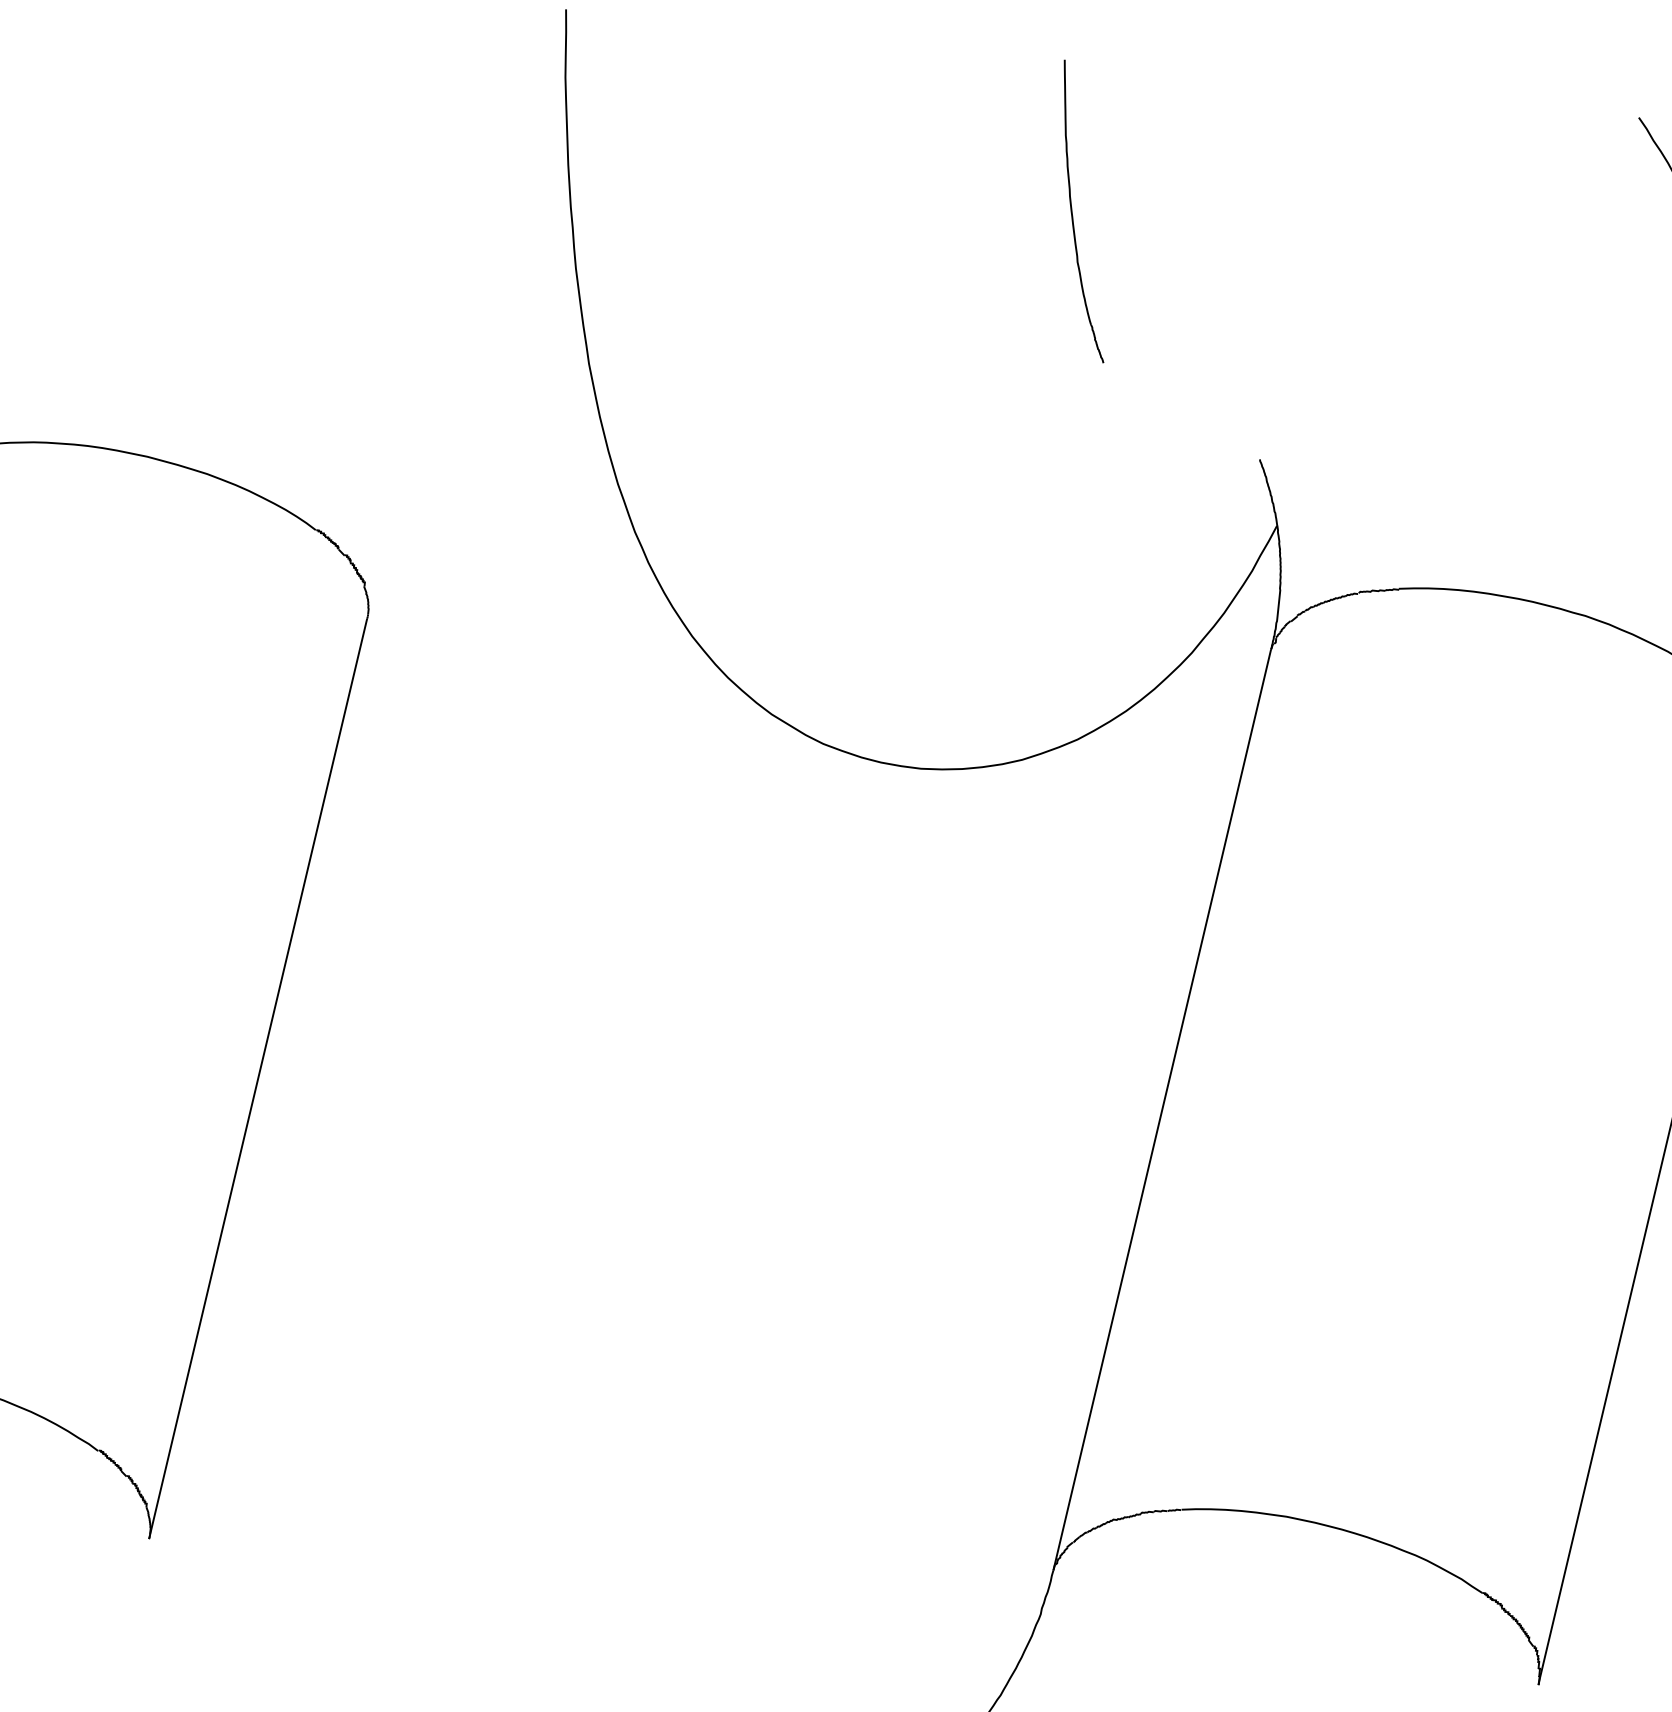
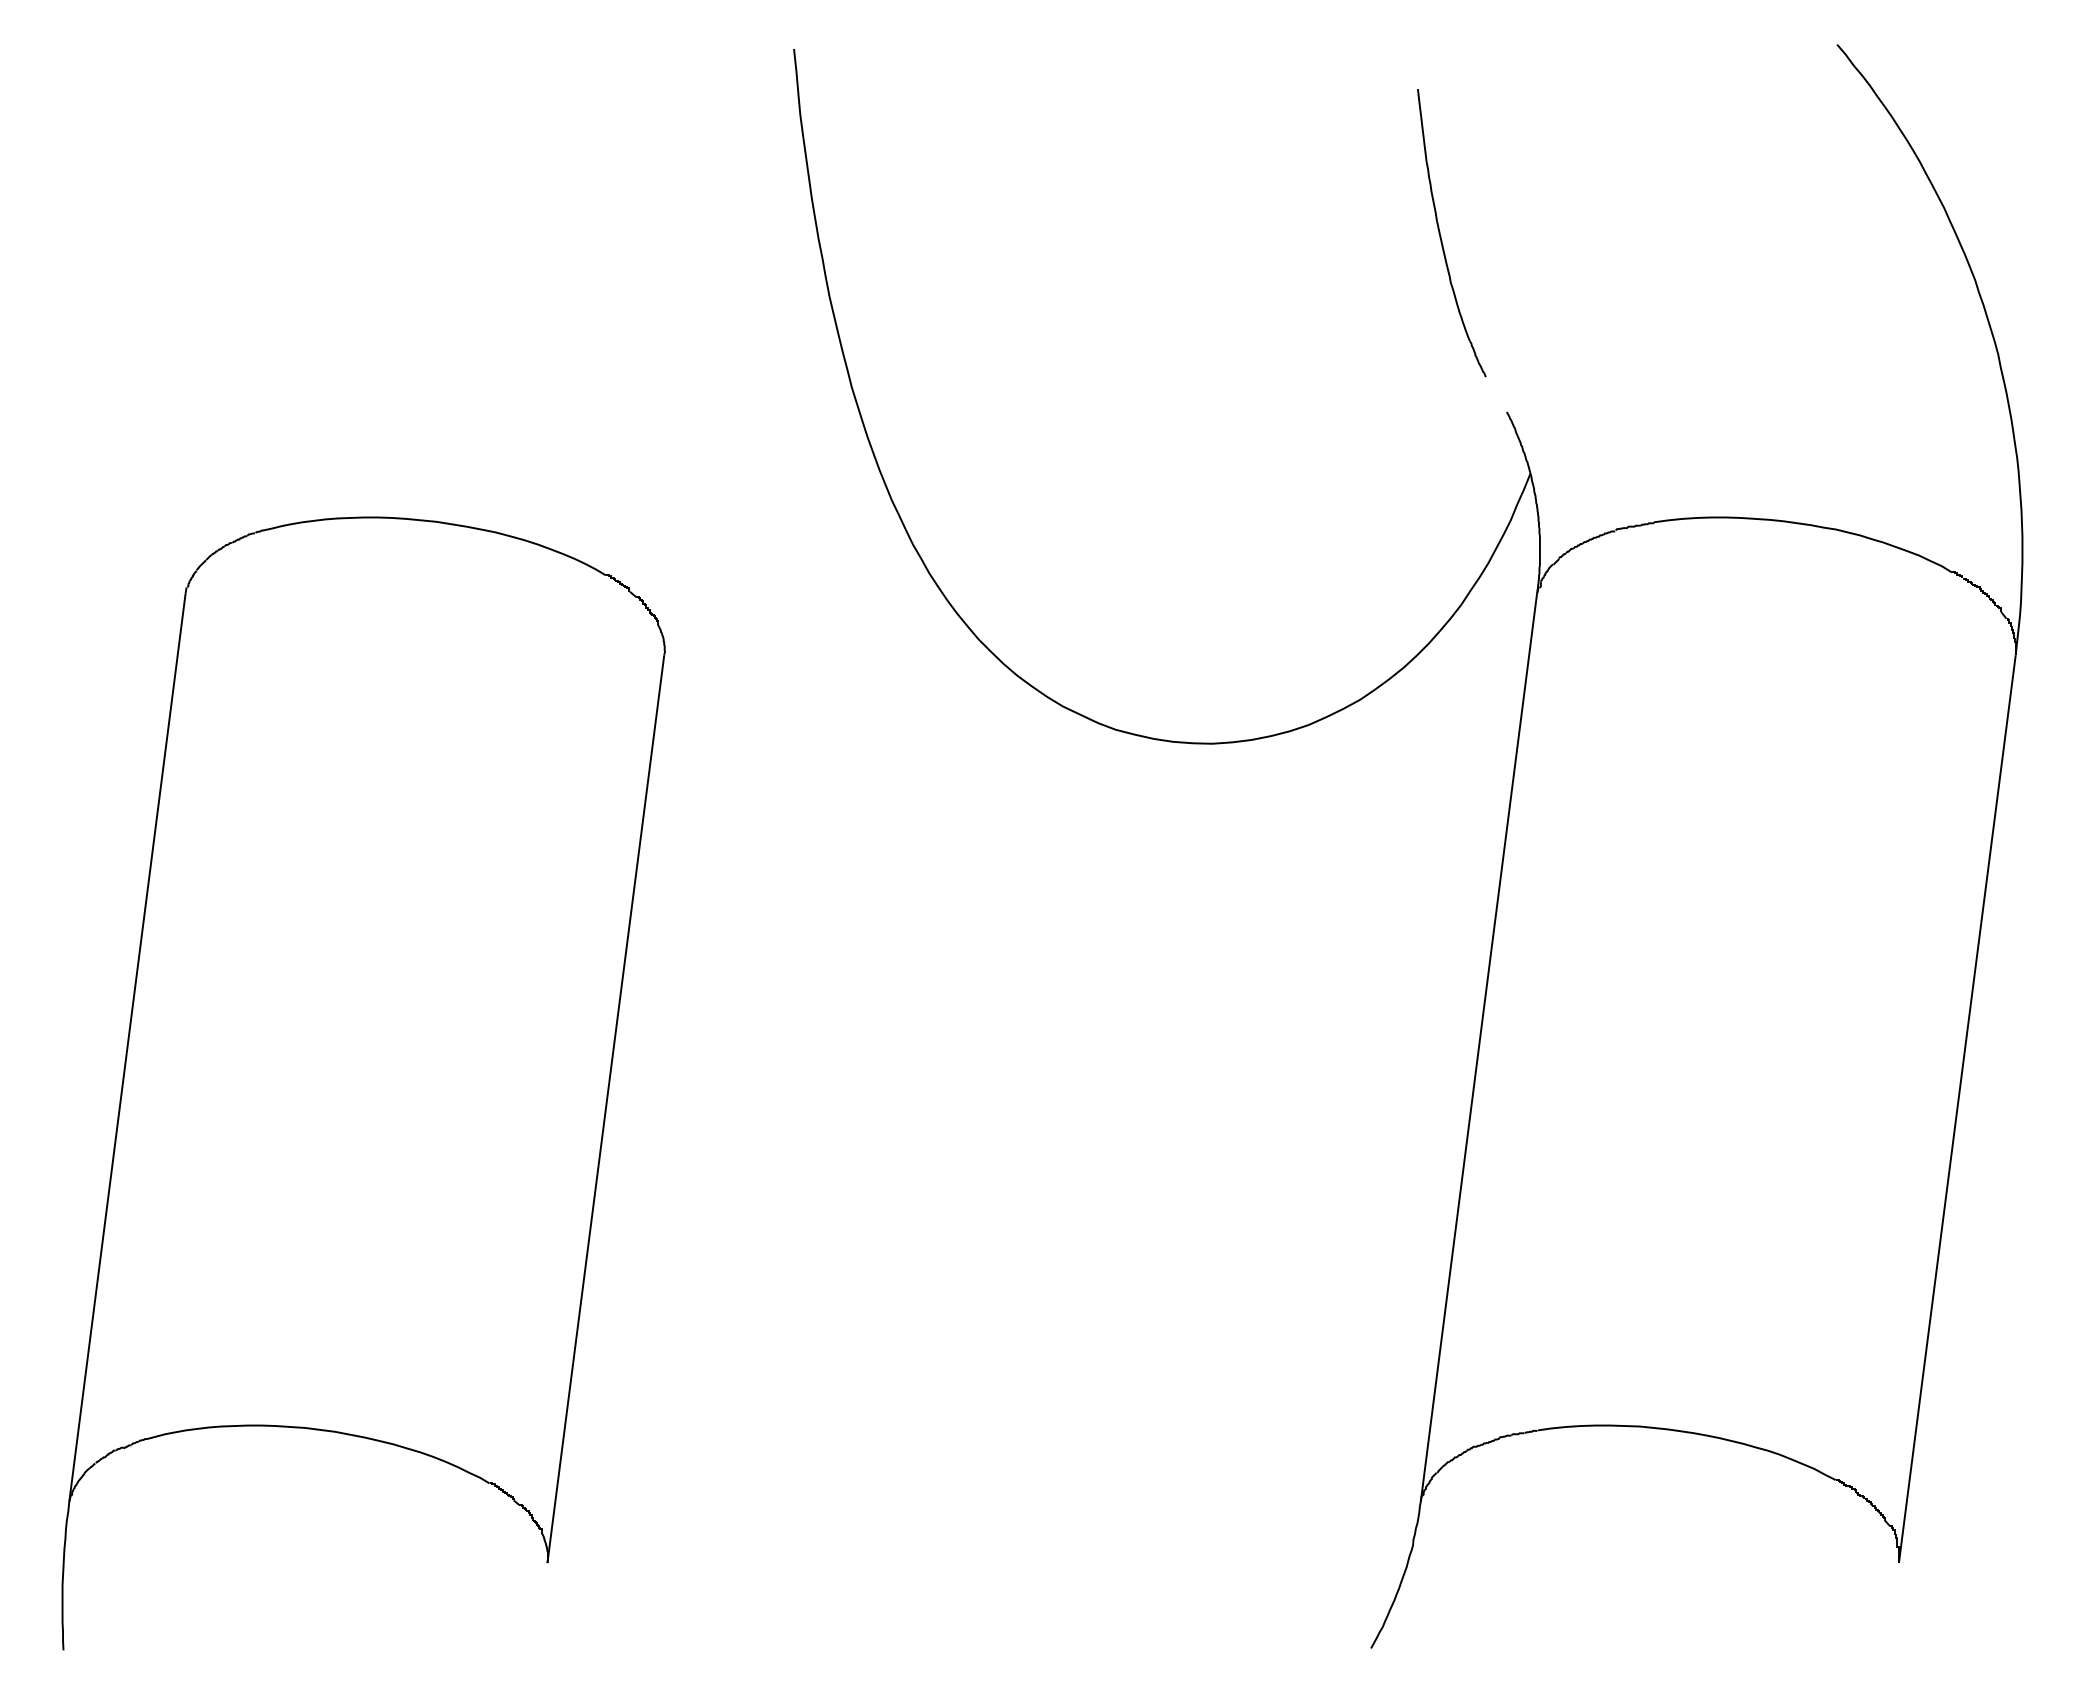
part: (1073, 212) -> (1441, 235), moved

